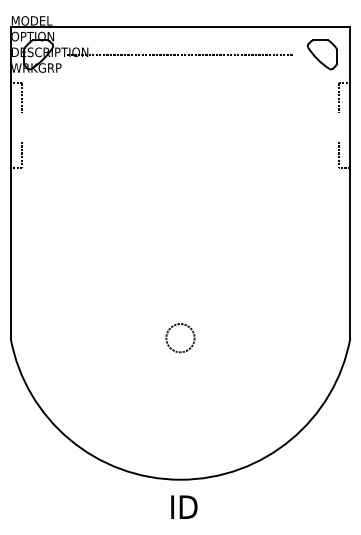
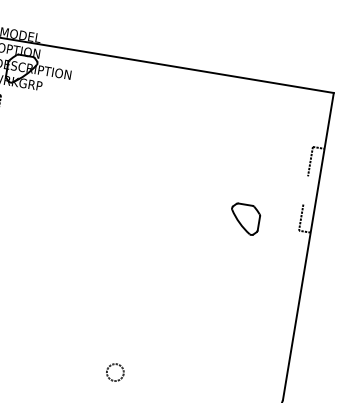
part: (321, 54) -> (244, 218), moved
line: (180, 55) -> (161, 93), removed
circle: (180, 338) -> (115, 372), size x0.6

